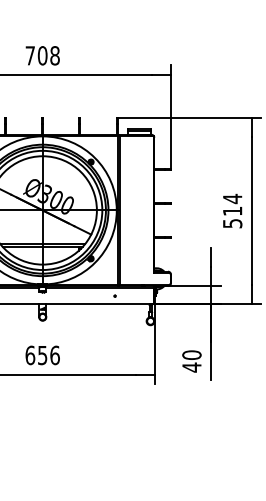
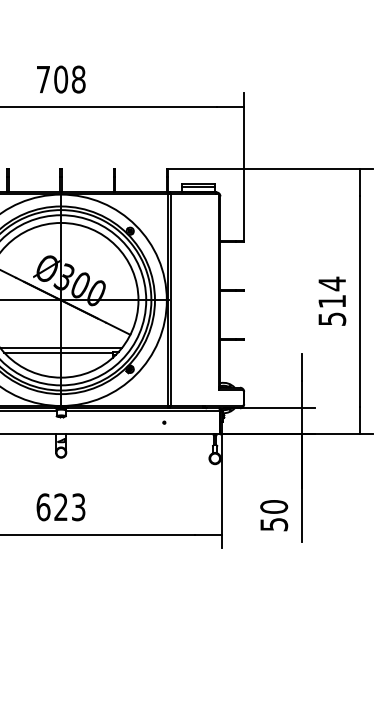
text: (48, 355) -> (69, 507), 656 -> 623
text: (191, 367) -> (273, 524), 40 -> 50

